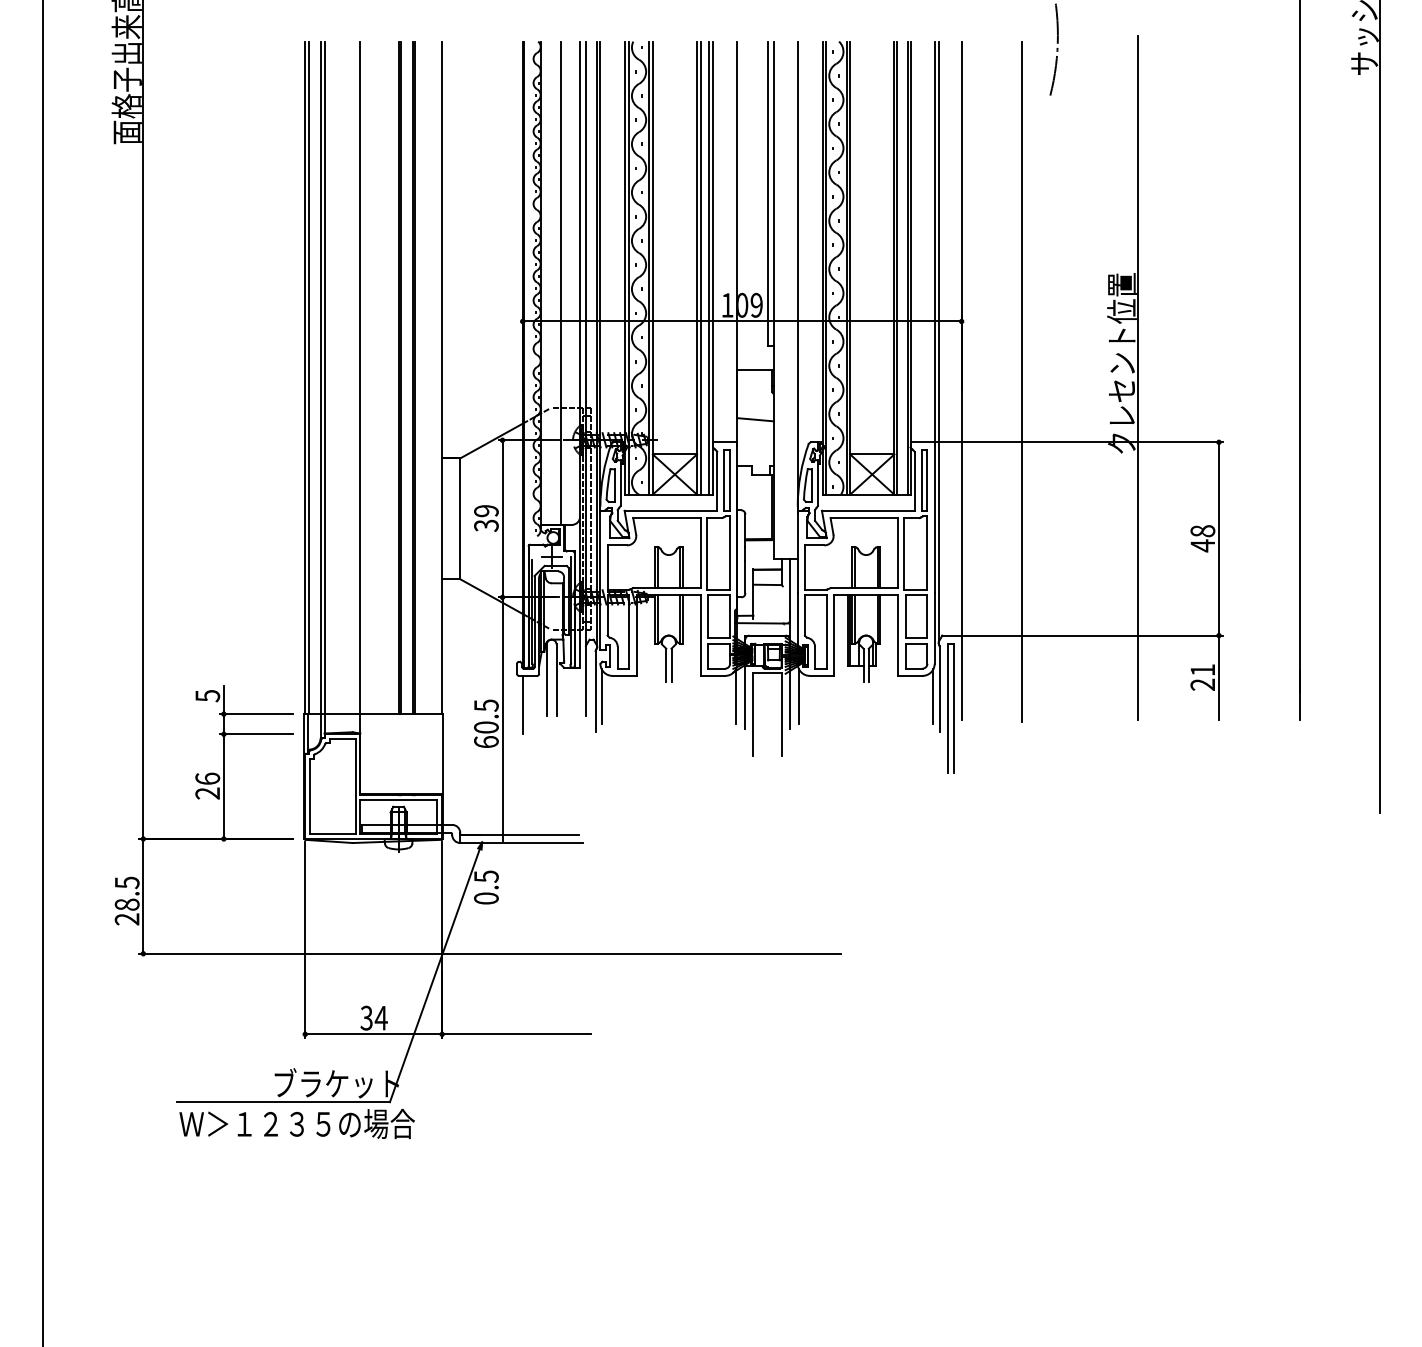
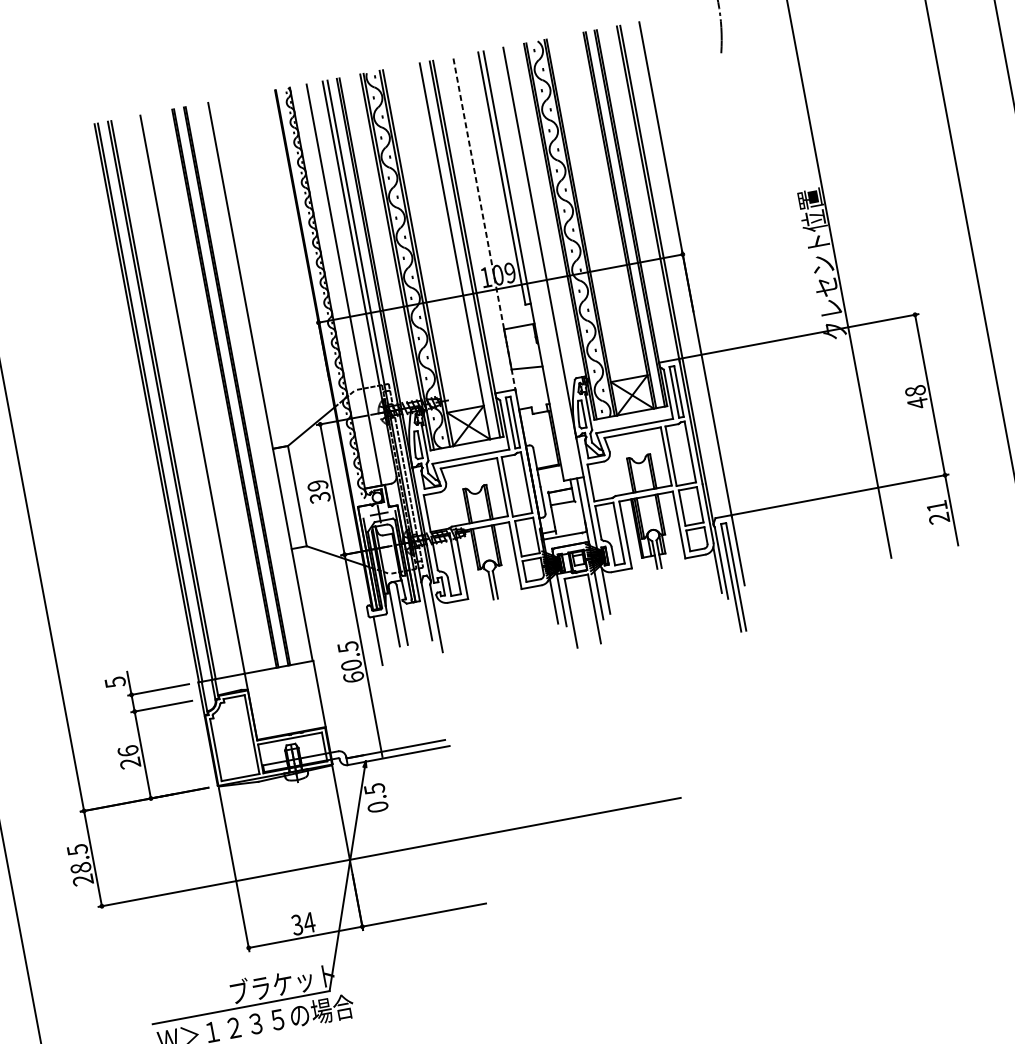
line: (737, 243) -> (484, 224), solid -> dashed
line: (701, 267) -> (458, 250), removed
line: (1022, 381) -> (742, 294), removed
line: (601, 696) -> (442, 621), removed

